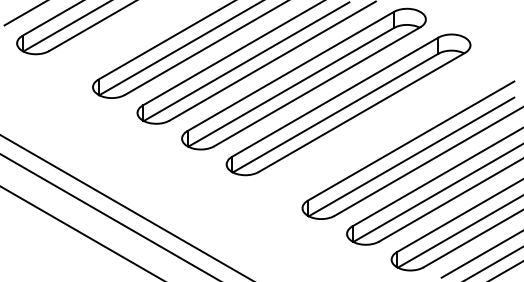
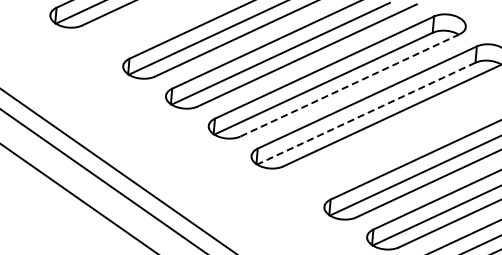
line: (316, 87) -> (349, 86), solid -> dashed
line: (335, 113) -> (366, 114), solid -> dashed

